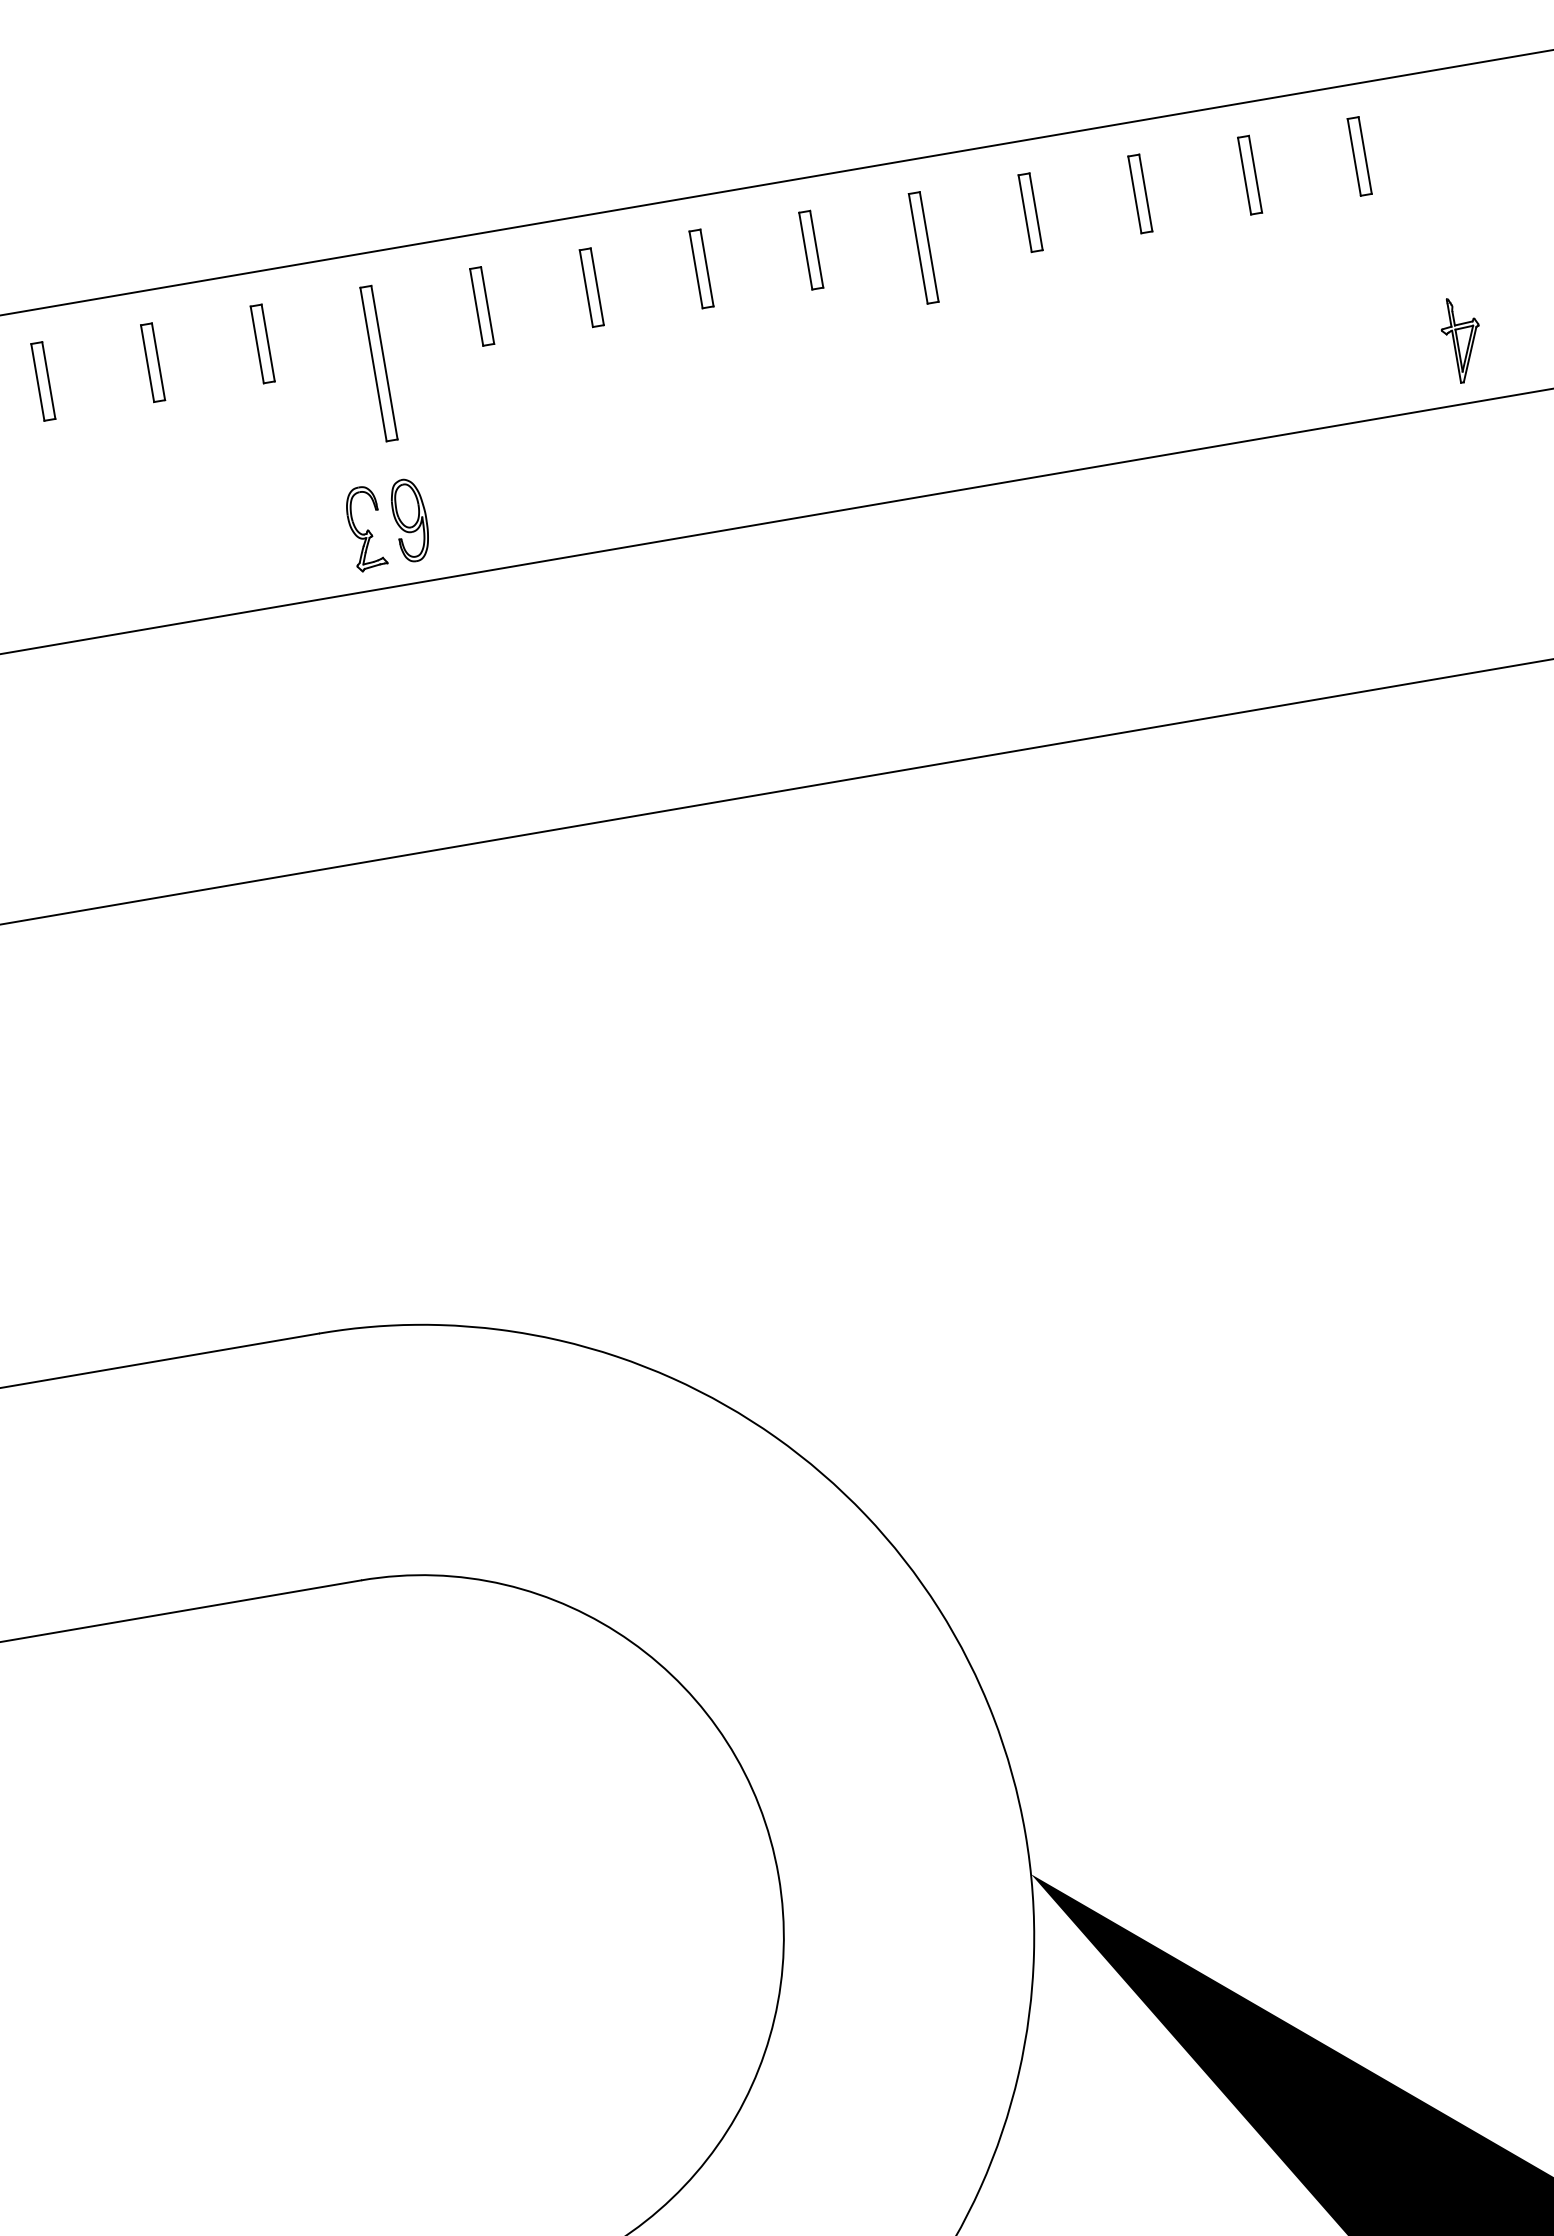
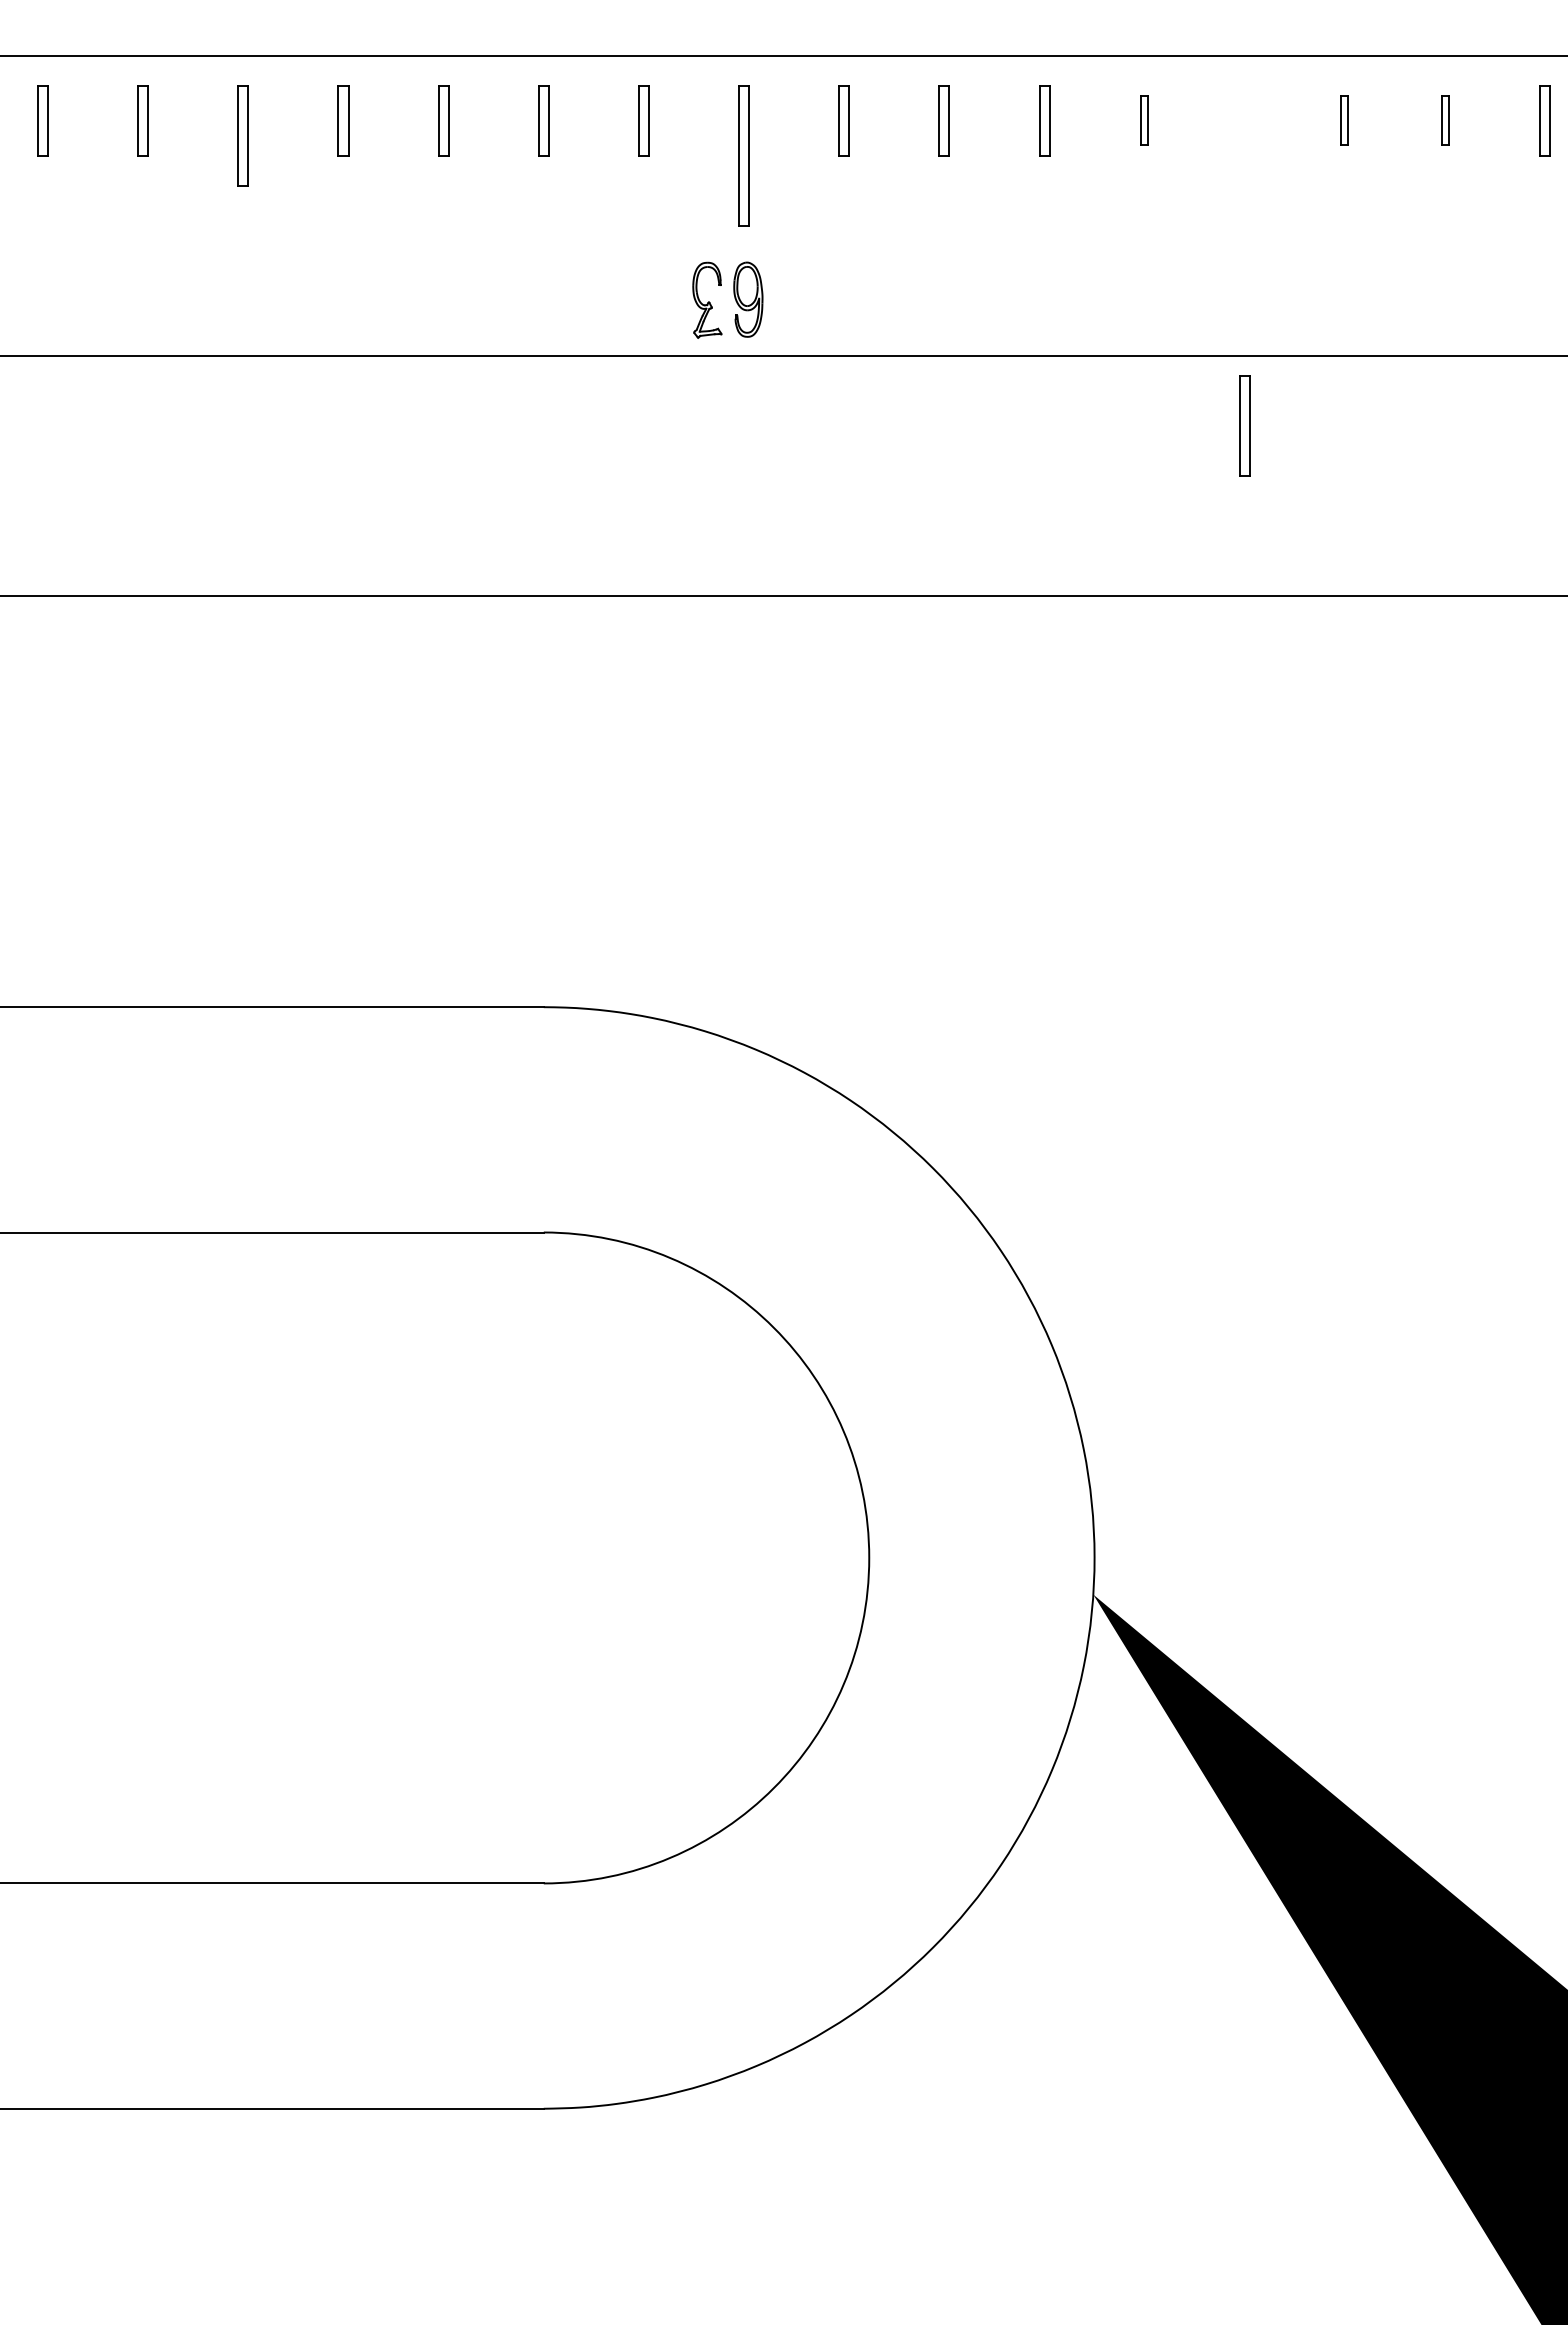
part: (1139, 193) -> (1444, 120), size x0.7
part: (1030, 212) -> (1344, 120), size x0.7
part: (923, 247) -> (1244, 425), moved
part: (811, 249) -> (1144, 120), size x0.7

